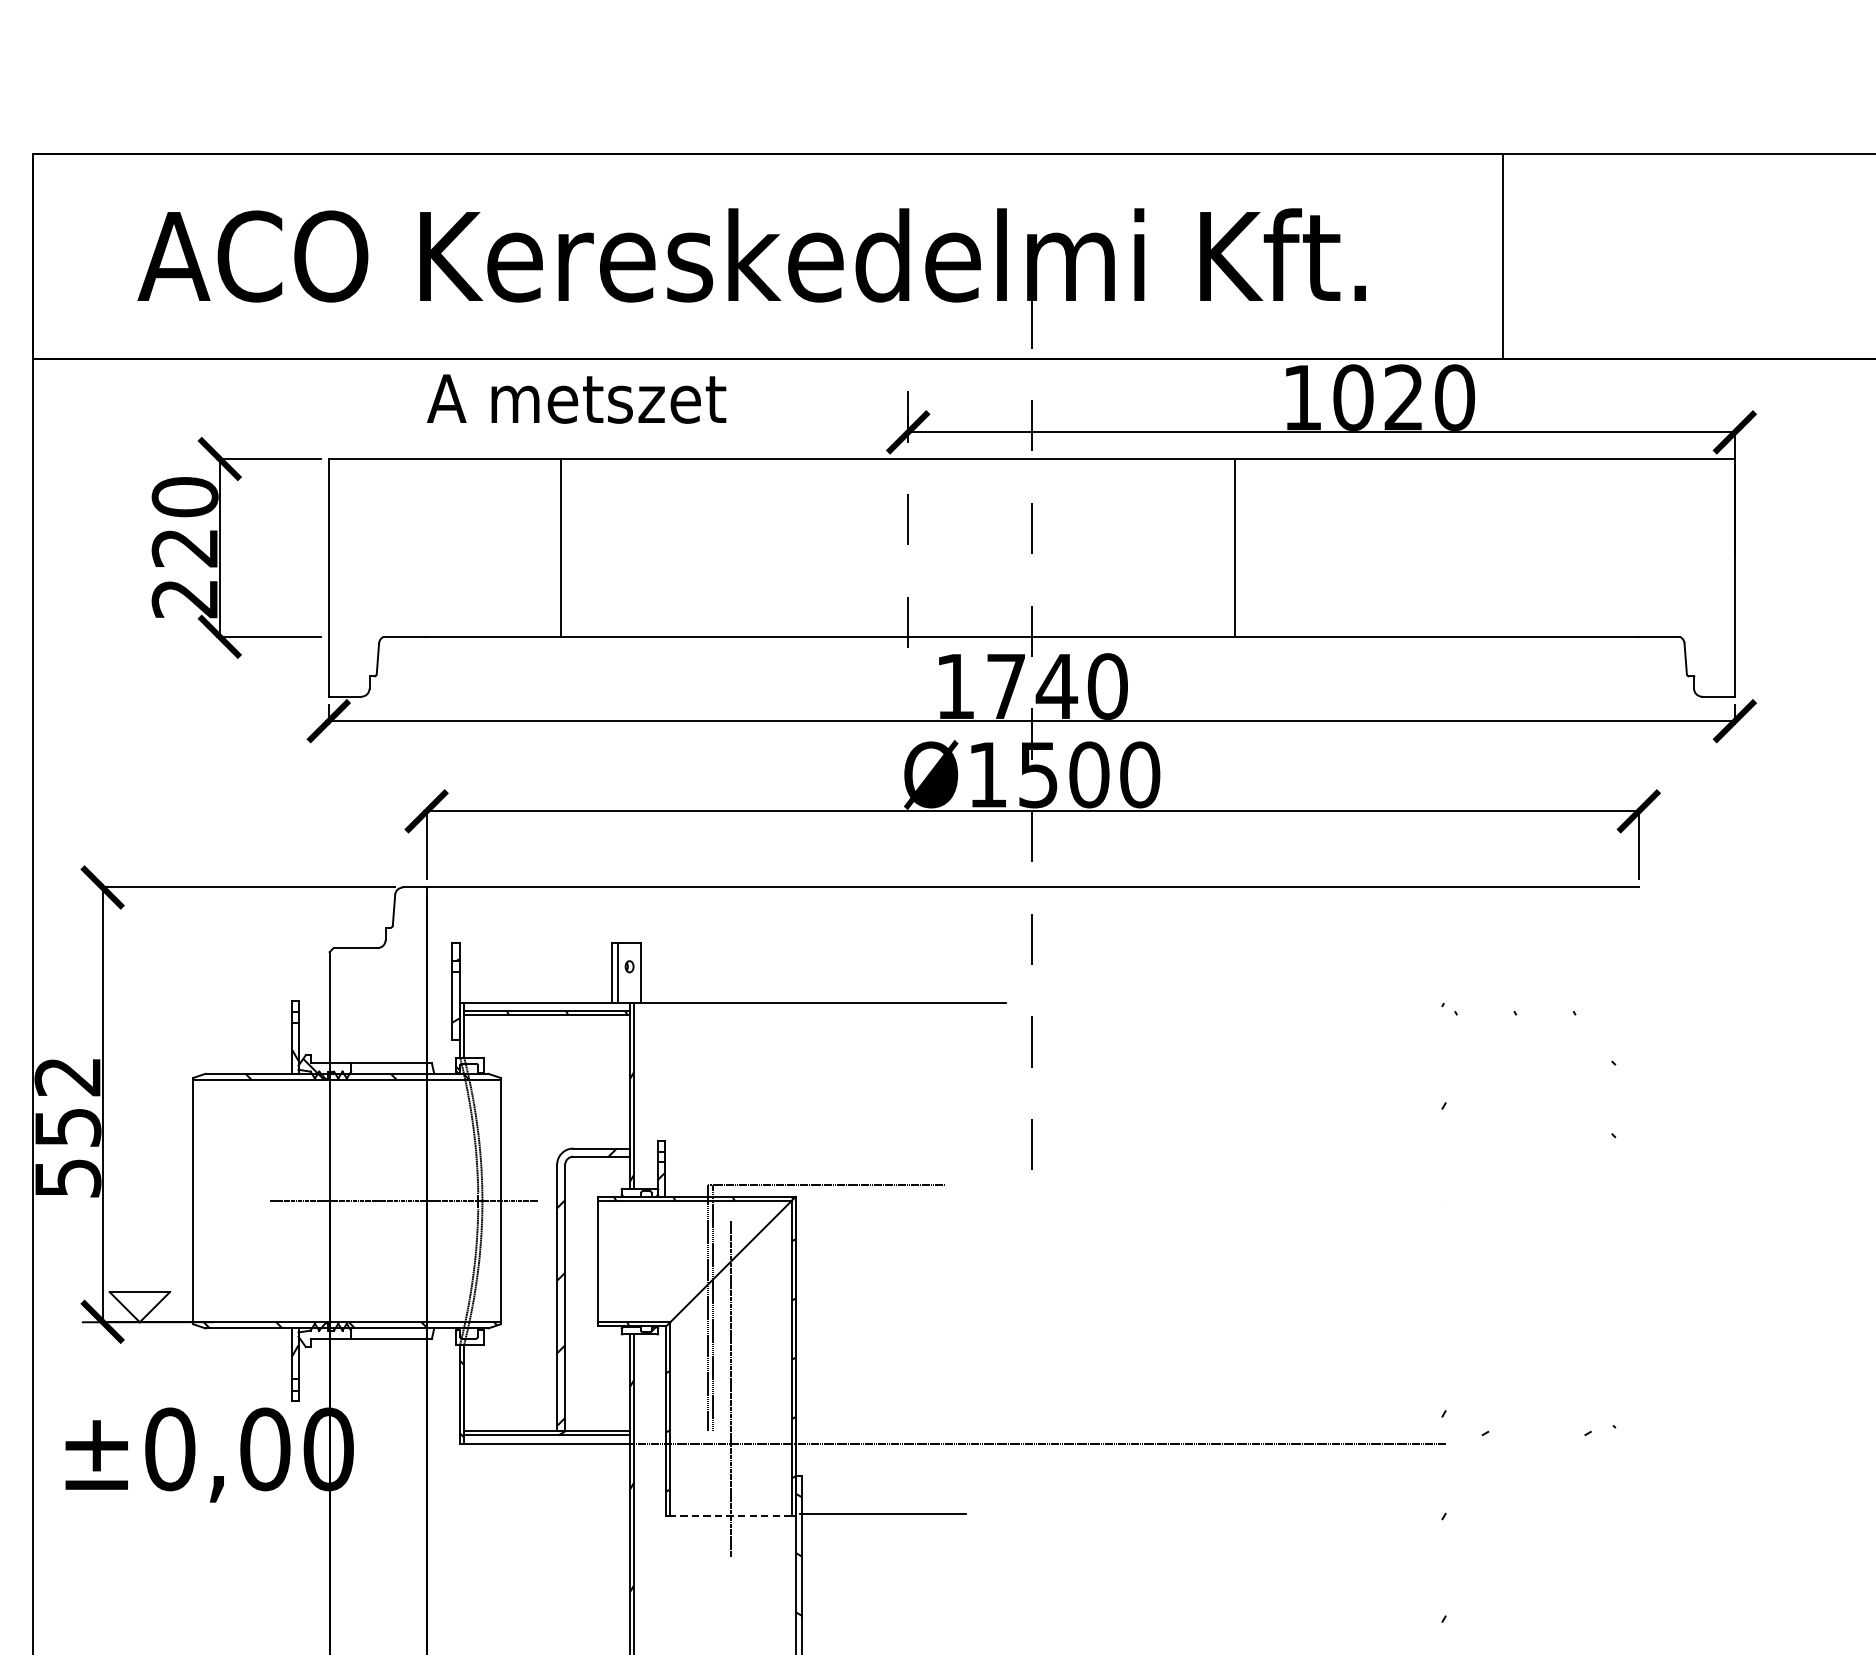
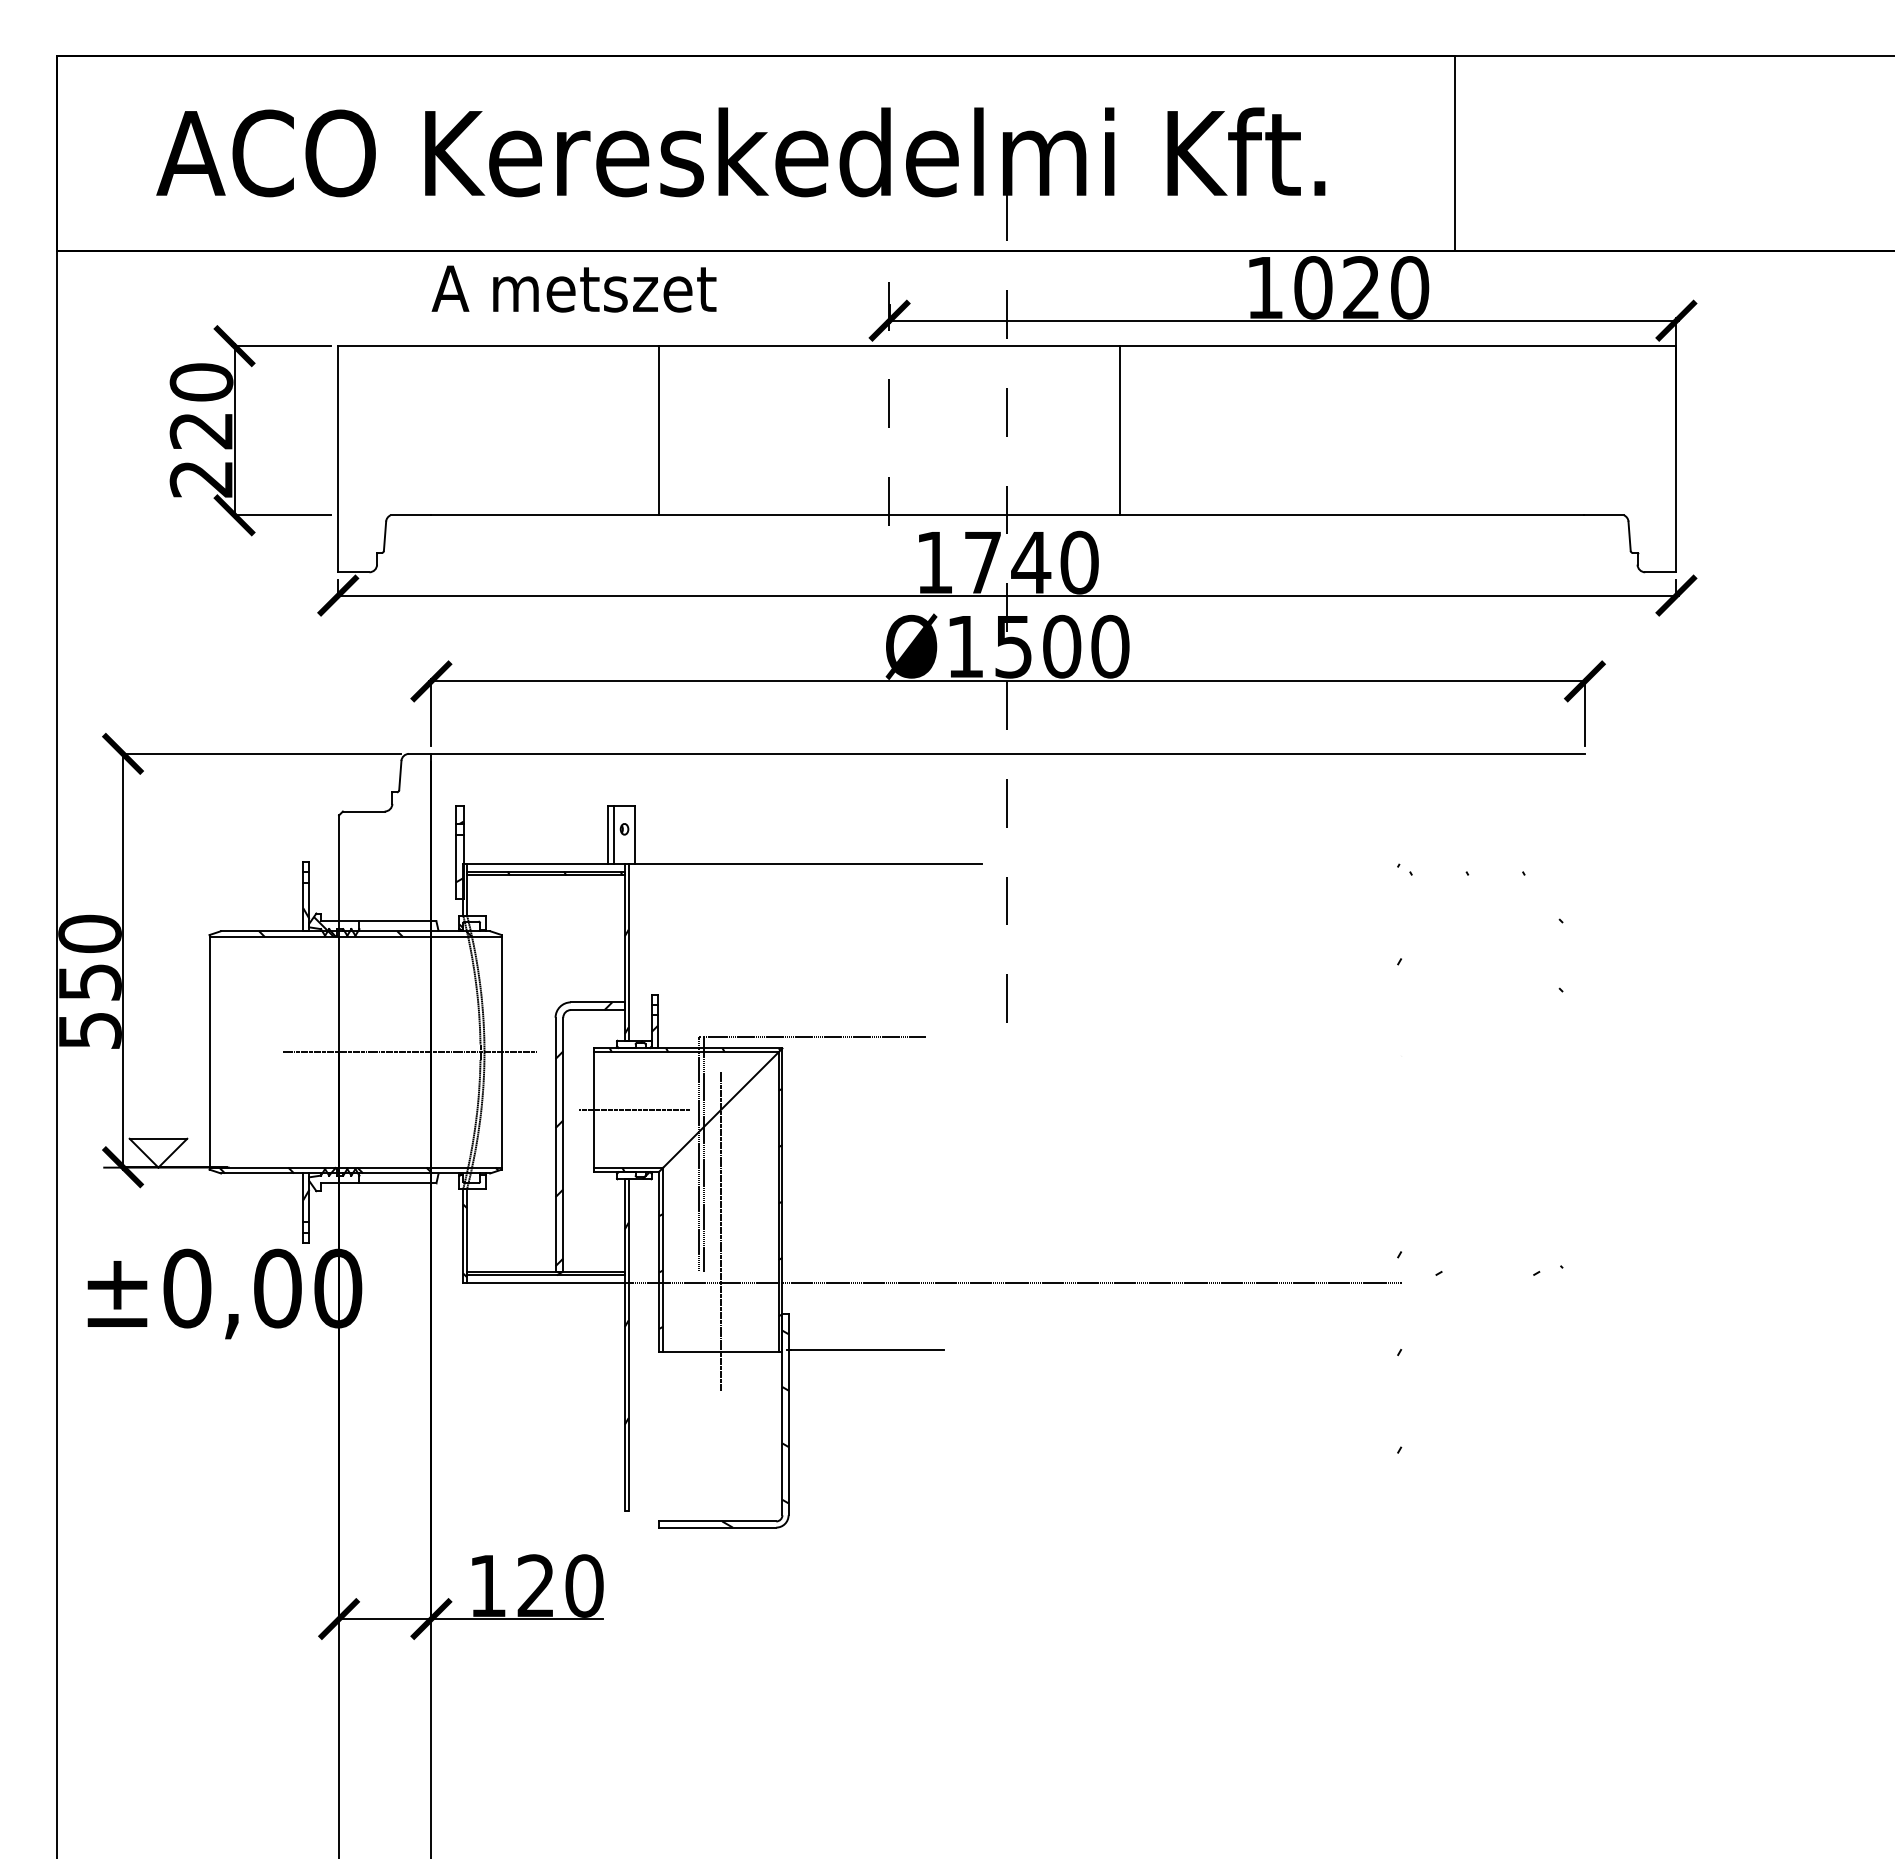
line: (561, 547) -> (658, 430), moved
line: (1235, 547) -> (1120, 430), moved
text: (67, 1076) -> (89, 933), 552 -> 550
line: (640, 1262) -> (634, 1110), added
line: (730, 1516) -> (720, 1352), dashed -> solid

